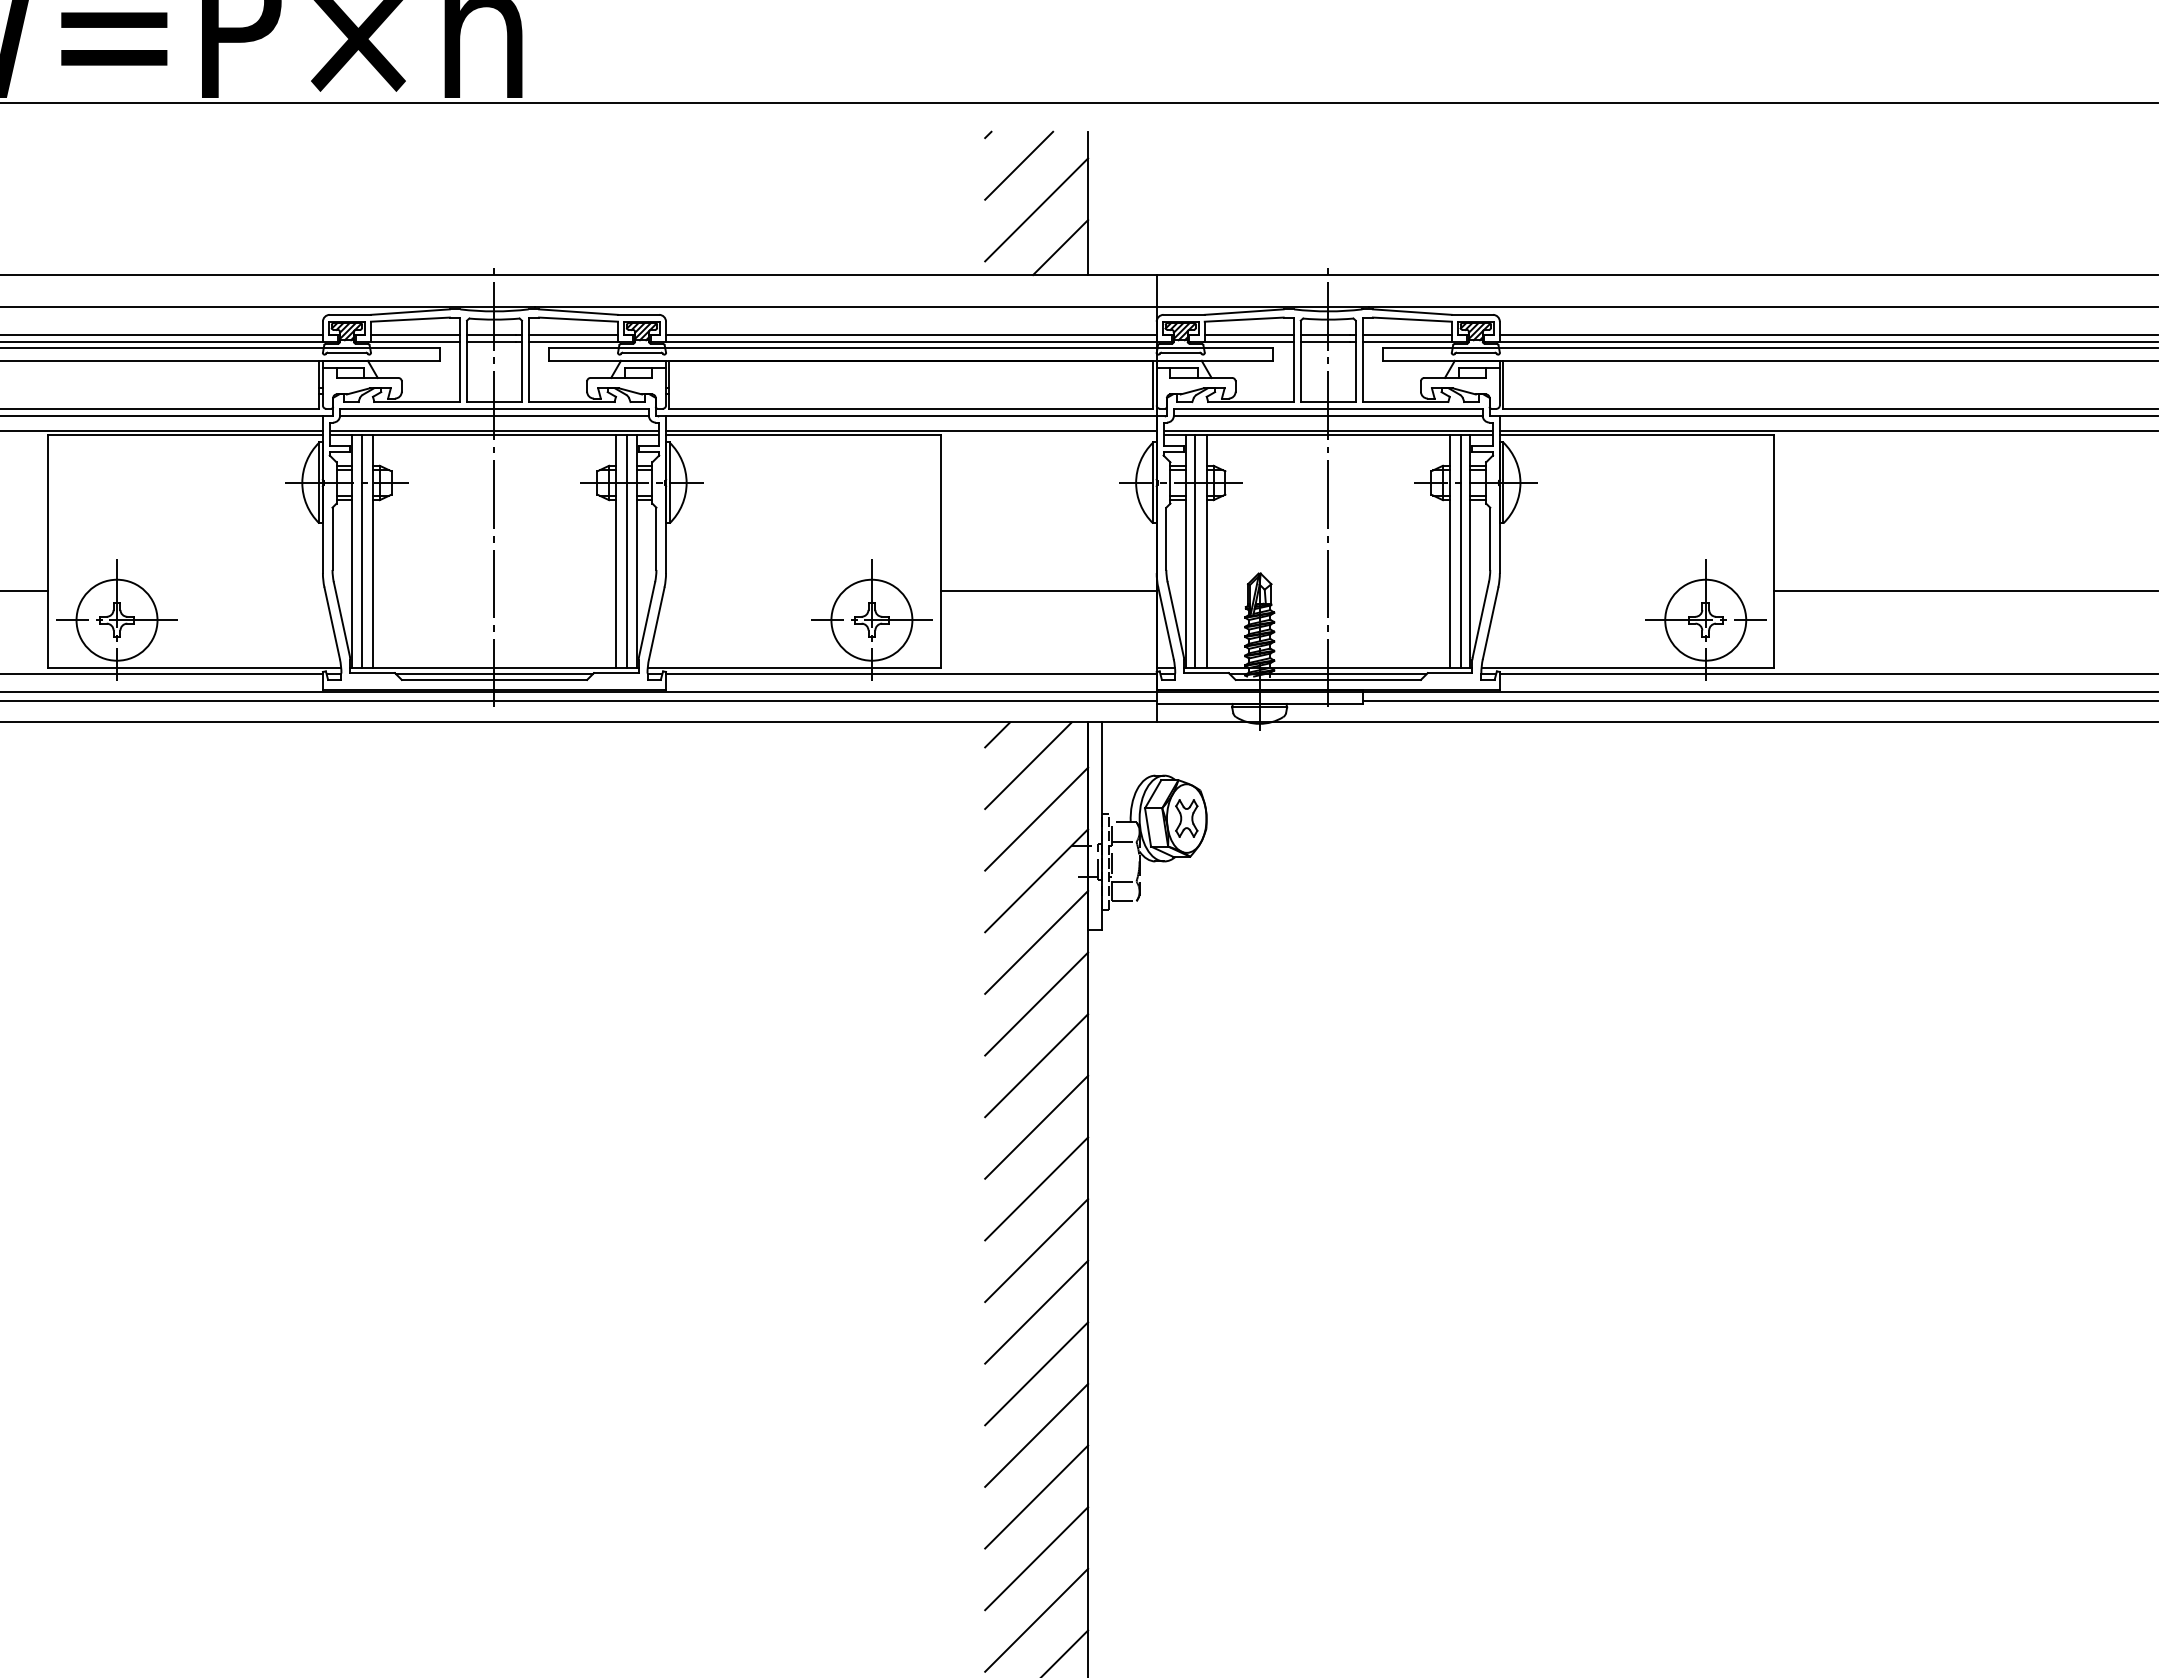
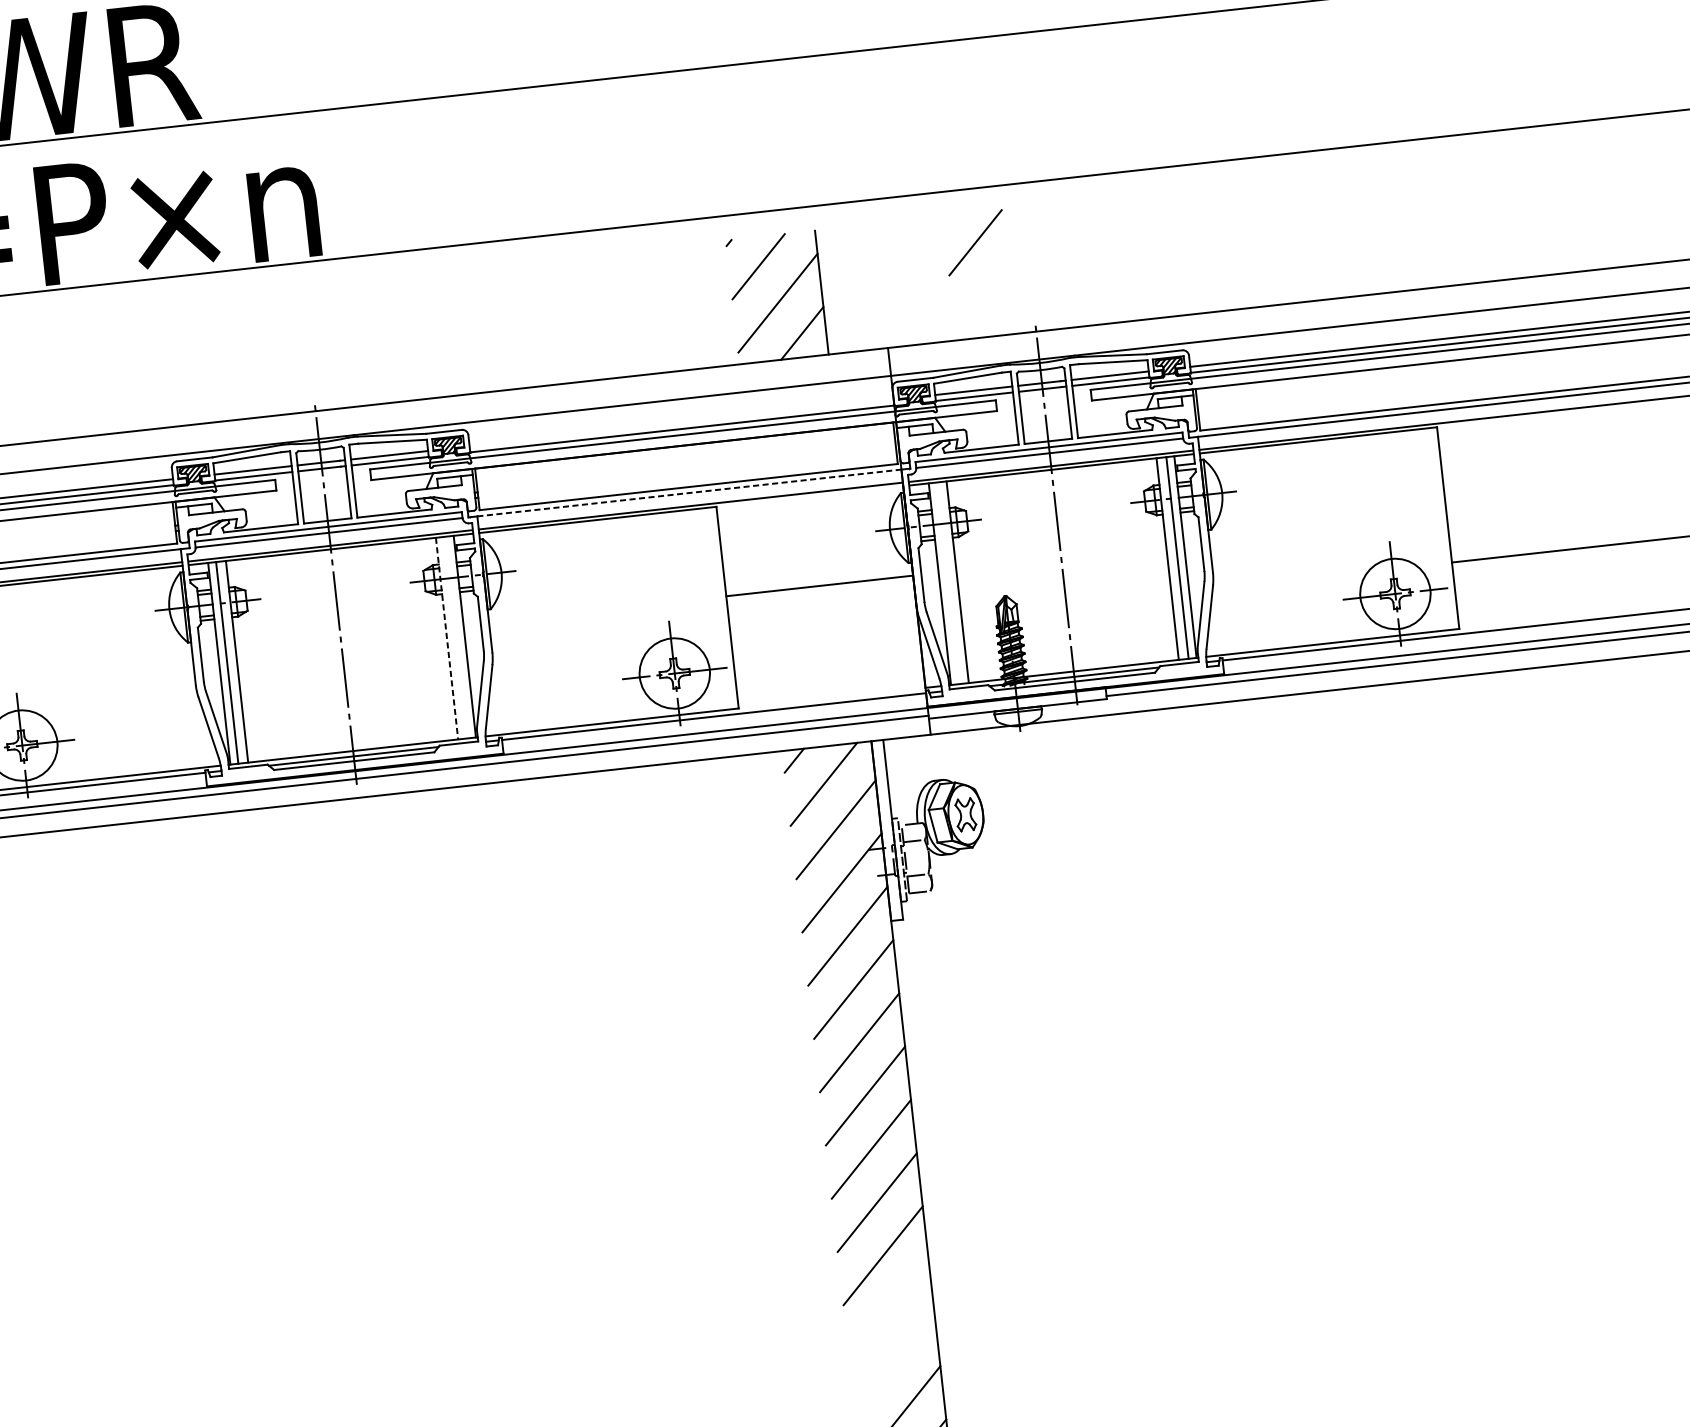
line: (1270, 165) -> (975, 242), added
line: (911, 334) -> (681, 422), removed
line: (911, 415) -> (689, 492), solid -> dashed
line: (615, 551) -> (446, 638), solid -> dashed
line: (627, 551) -> (457, 637), removed
line: (1195, 551) -> (947, 583), removed
line: (1048, 591) -> (819, 586), moved
line: (1036, 1373) -> (888, 1308), removed
line: (1036, 1434) -> (894, 1361), removed

